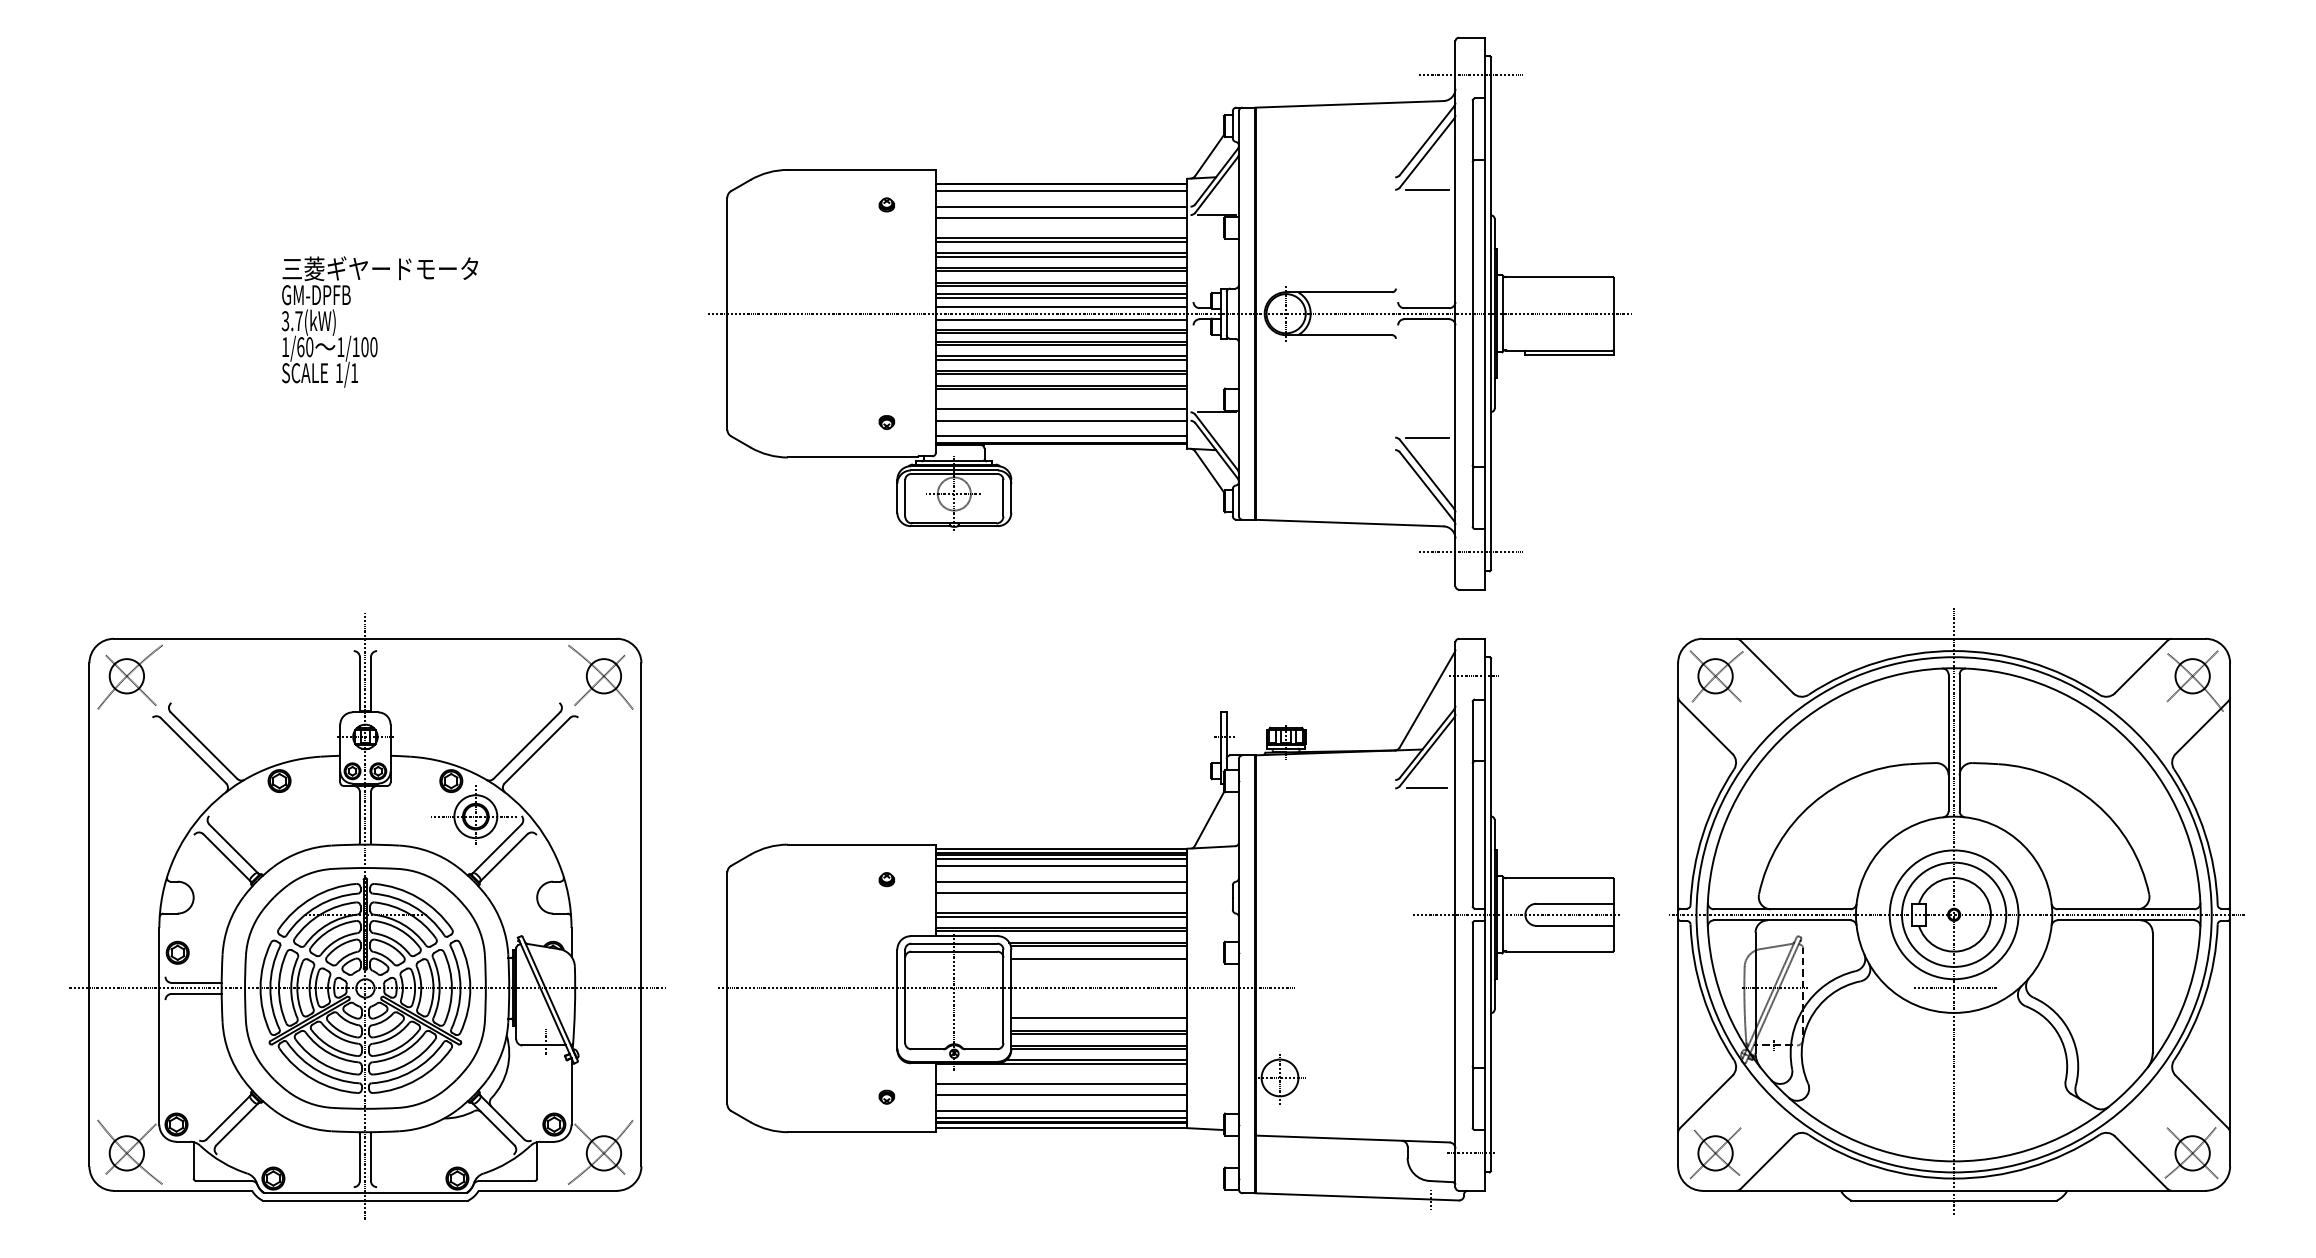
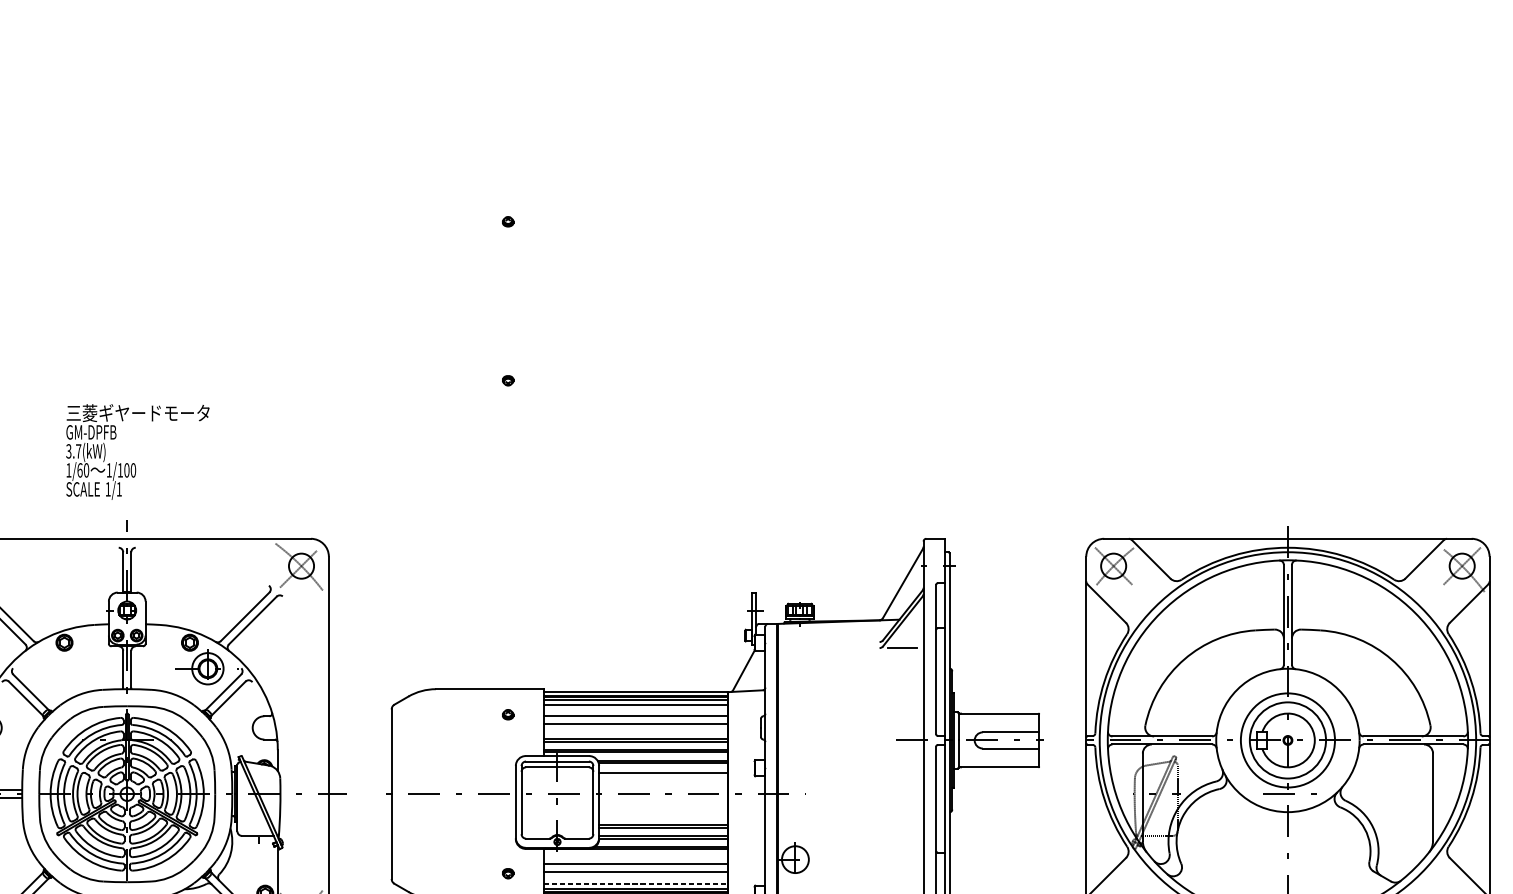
part: (1169, 313) -> (714, 301), removed
text: (379, 321) -> (137, 451), moved
line: (1099, 1017) -> (663, 815), removed
line: (1061, 1111) -> (635, 884), solid -> dashed

